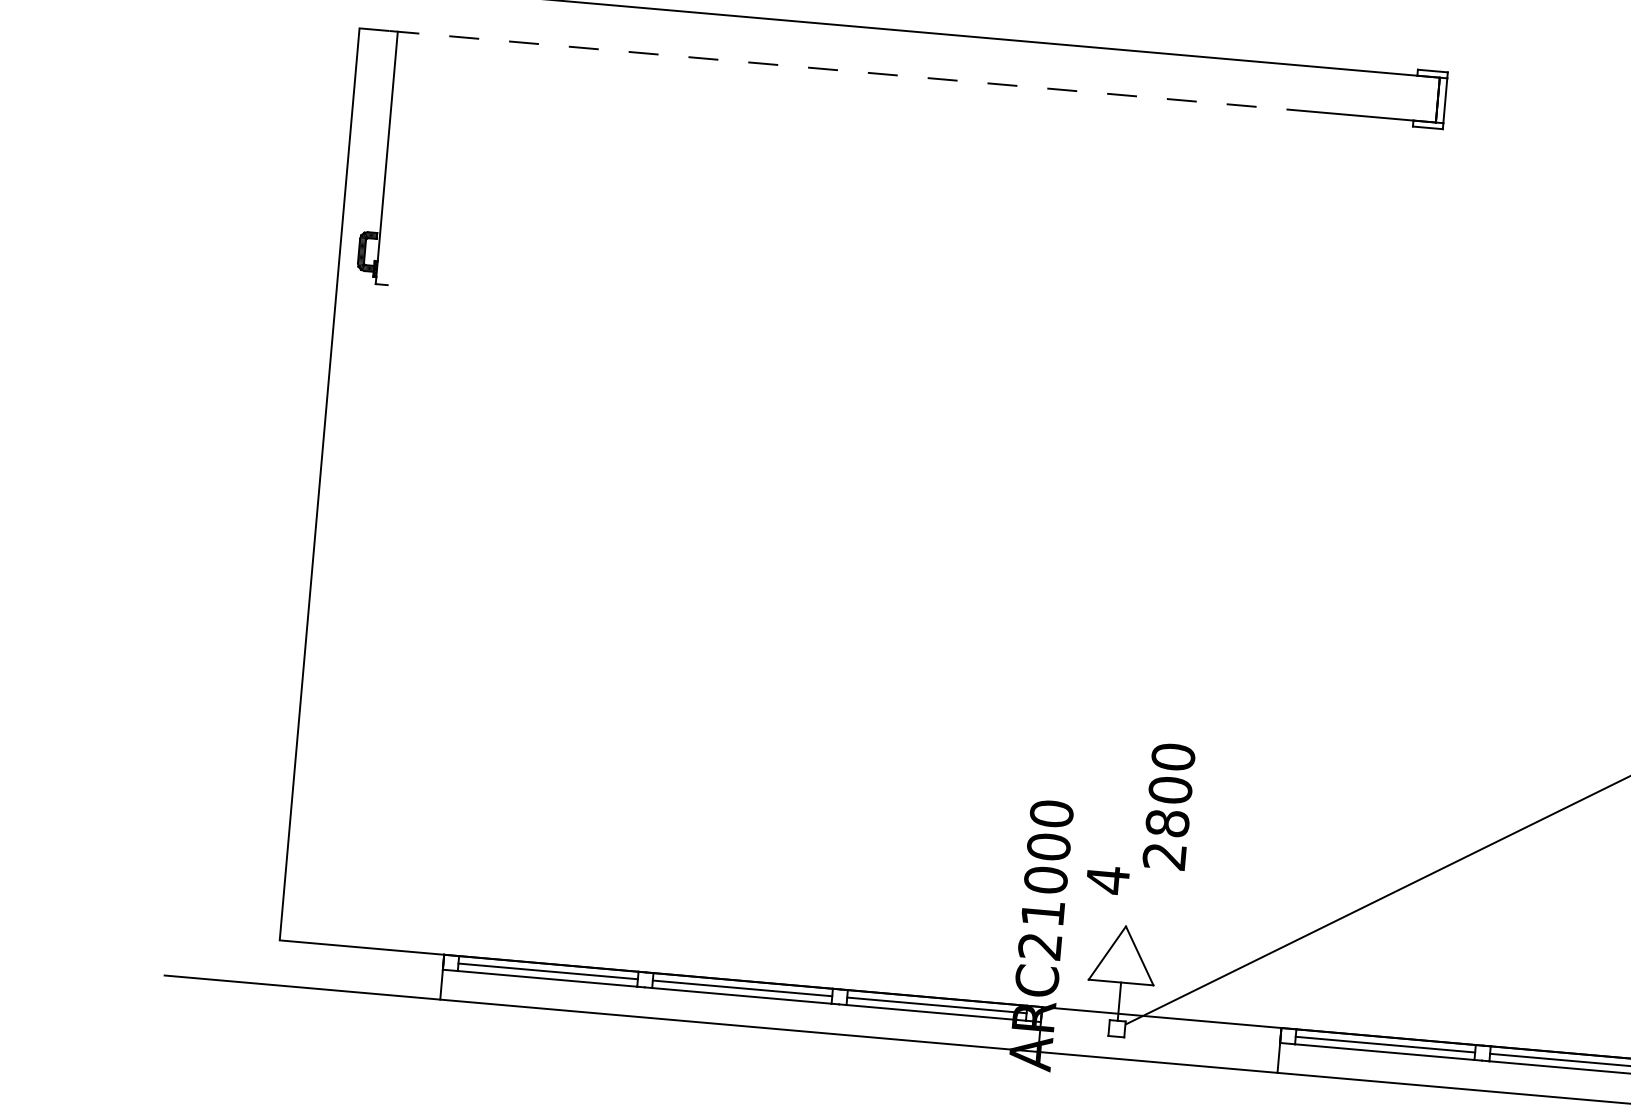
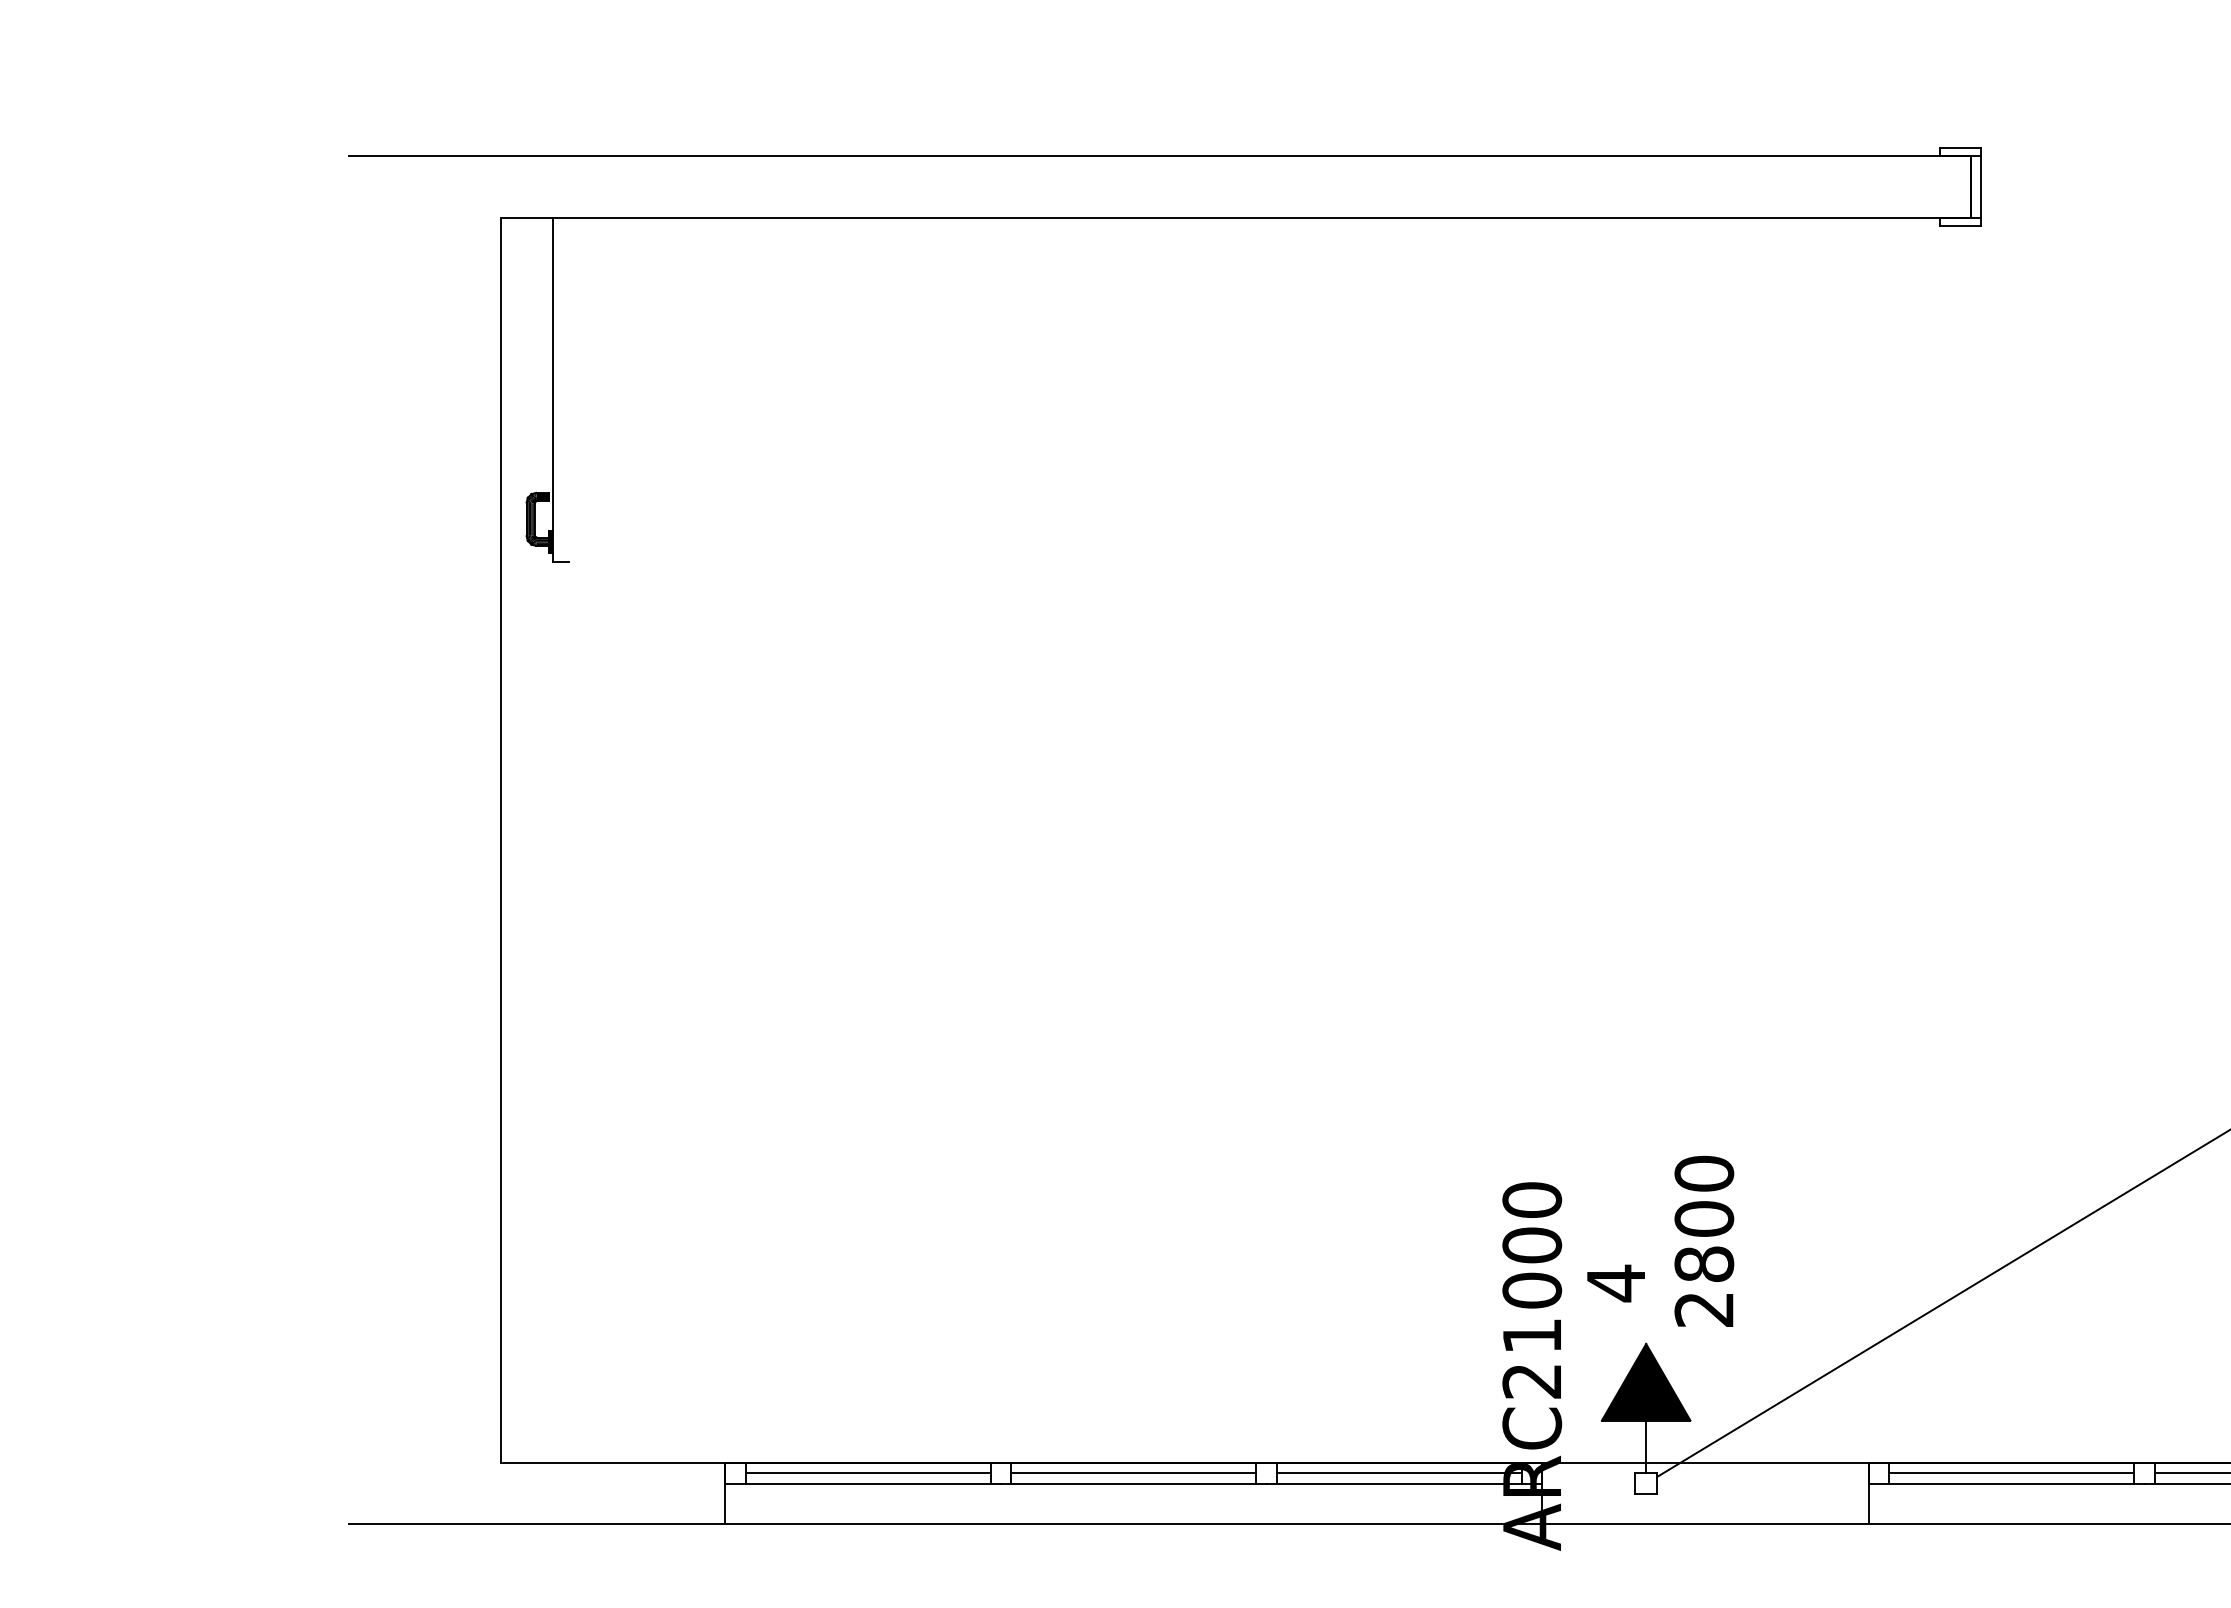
line: (838, 70) -> (1154, 217), dashed -> solid
text: (1169, 805) -> (1704, 1240), moved
fill: (1123, 953) -> (1645, 1381), added

